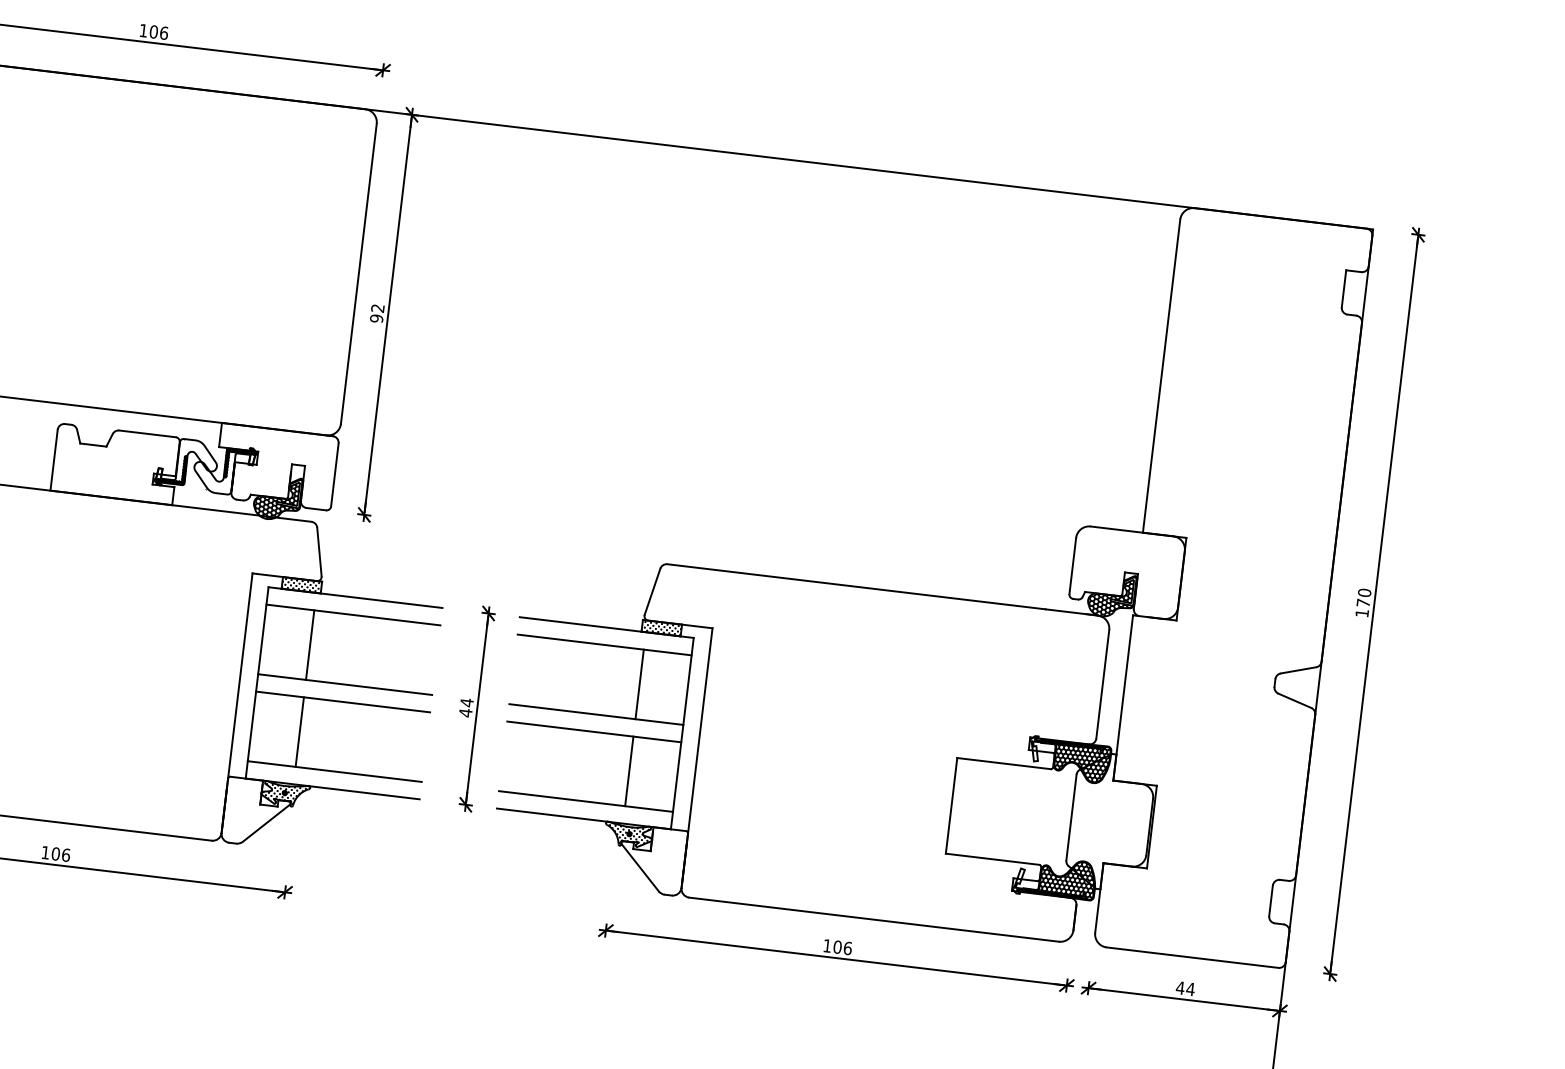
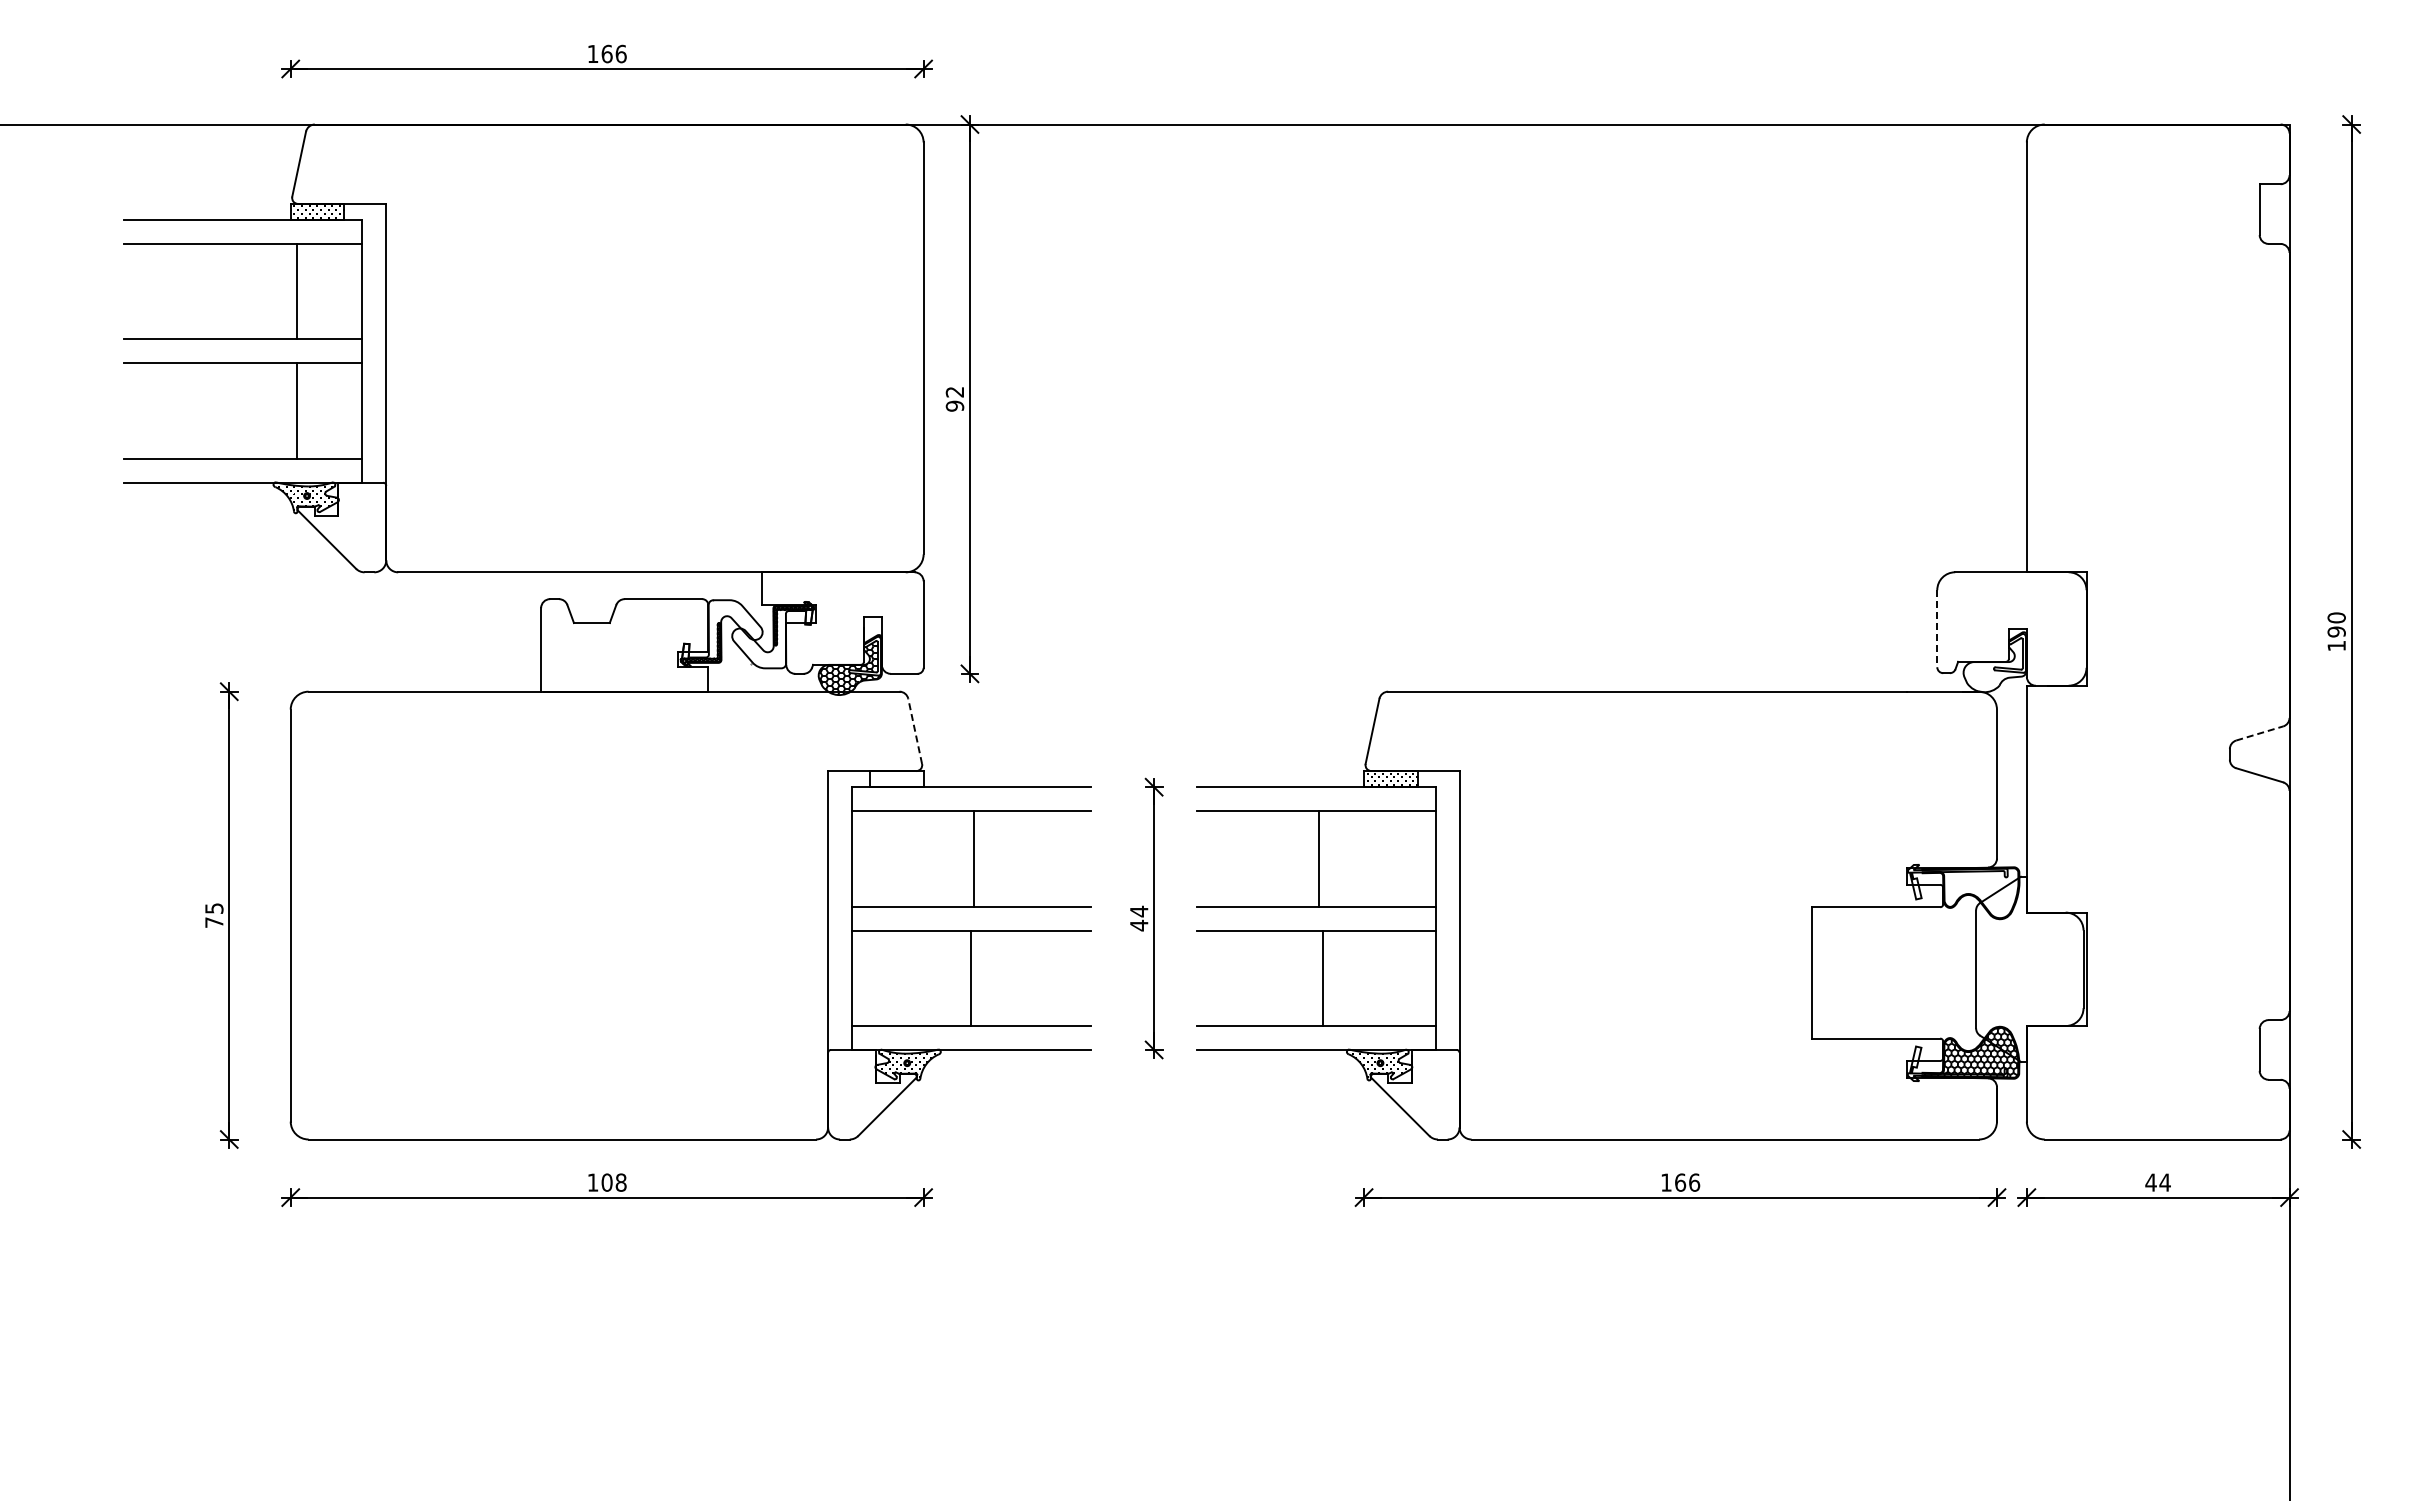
text: (153, 31) -> (606, 53), 106 -> 166
line: (319, 551) -> (915, 730), solid -> dashed
line: (1072, 565) -> (1937, 628), solid -> dashed
hatch: (301, 584) -> (896, 778), removed
hatch: (1112, 595) -> (1995, 662), removed
text: (1363, 602) -> (2336, 631), 170 -> 190
line: (310, 644) -> (973, 858), moved
line: (1299, 670) -> (2260, 733), solid -> dashed
line: (640, 684) -> (1319, 858), moved
line: (299, 732) -> (970, 978), moved
hatch: (1074, 761) -> (1971, 893), removed
line: (629, 771) -> (1323, 978), moved
text: (65, 855) -> (620, 1182), 106 -> 108
text: (837, 947) -> (1680, 1182), 106 -> 166

